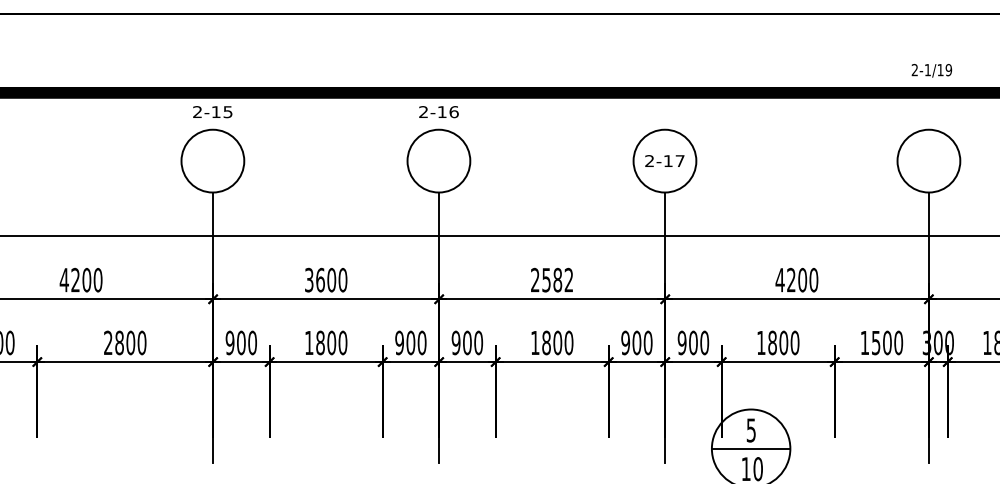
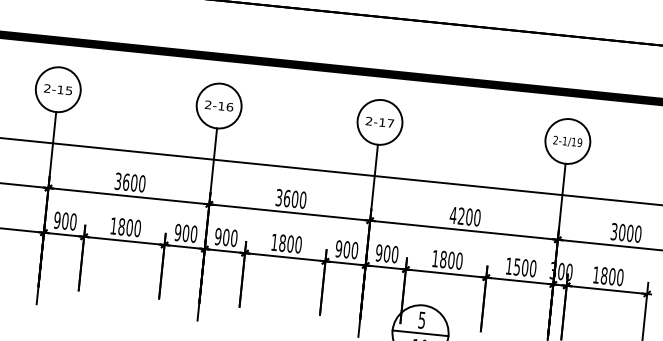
text: (931, 70) -> (567, 141), moved
text: (212, 112) -> (57, 89), moved
text: (438, 112) -> (218, 106), moved
text: (552, 279) -> (291, 198), 2582 -> 3600

